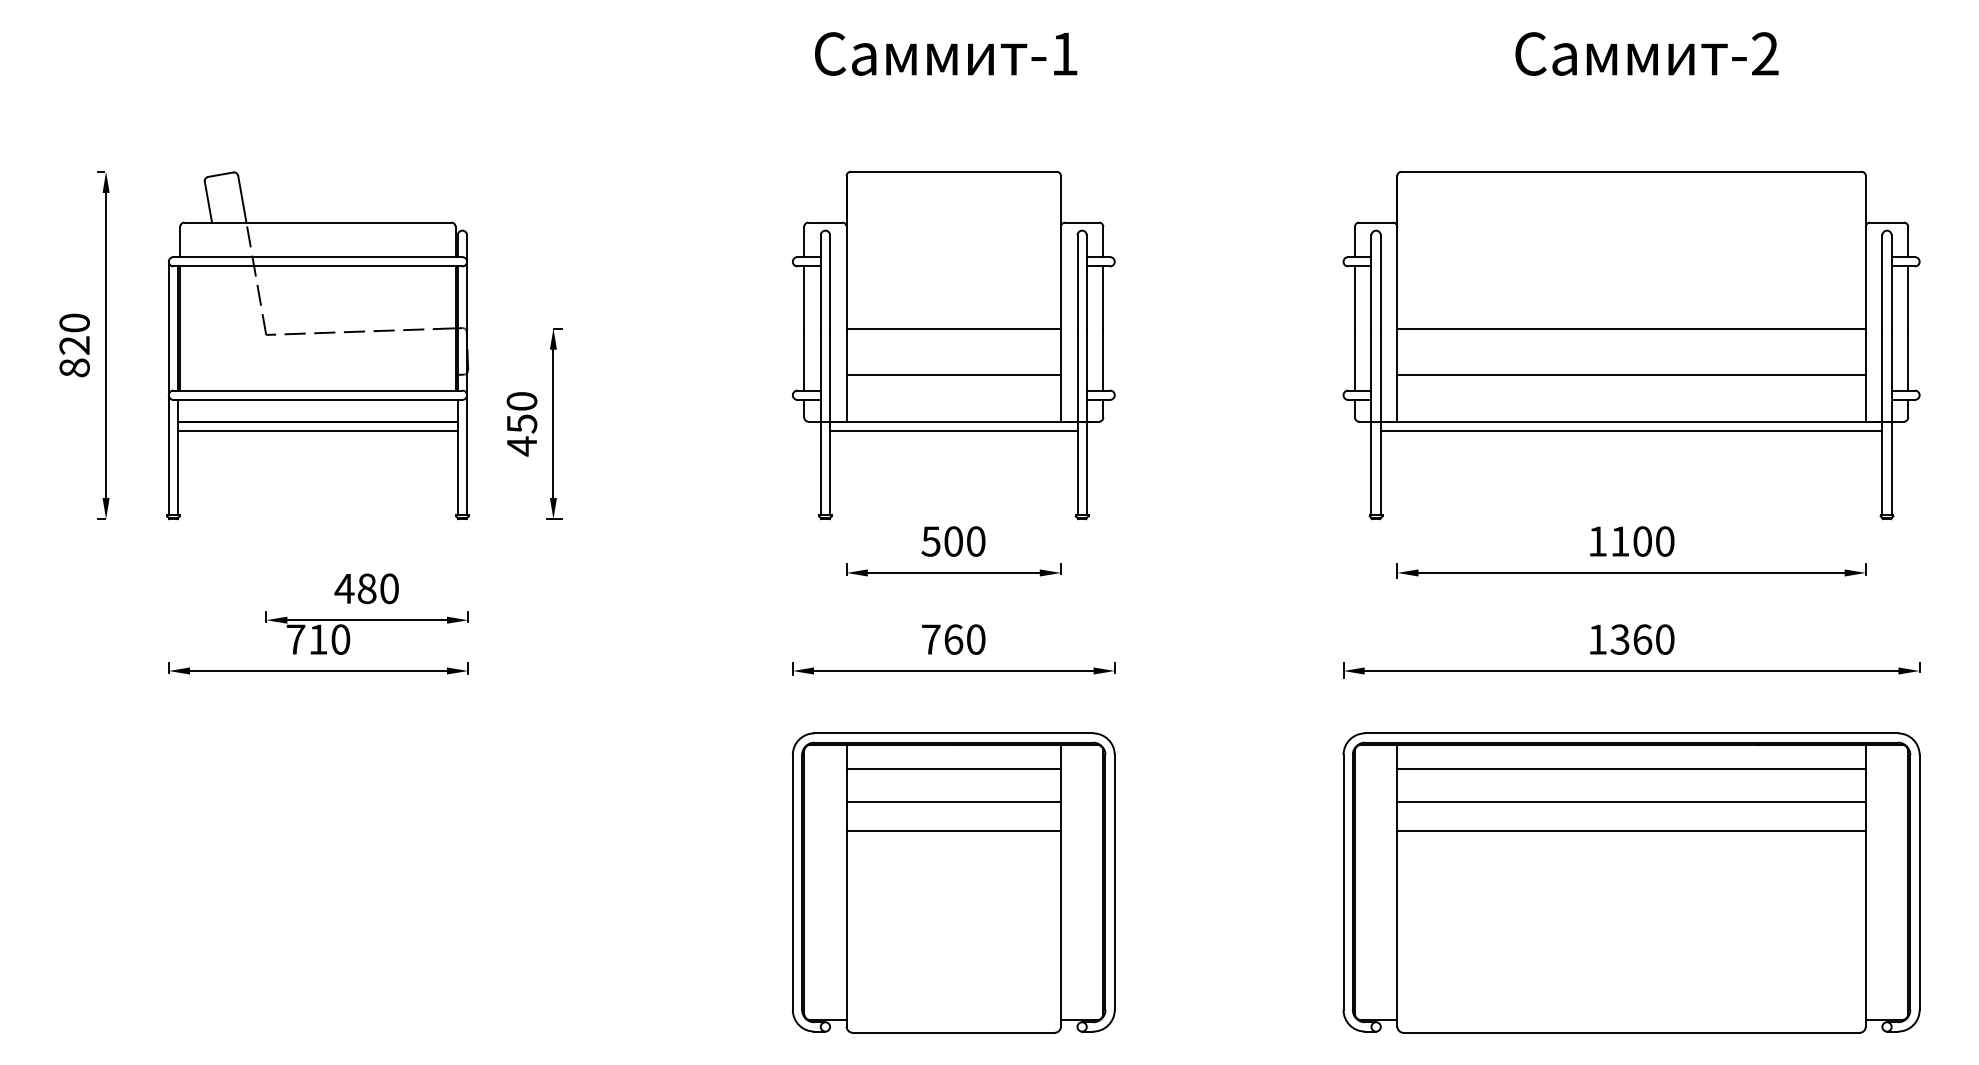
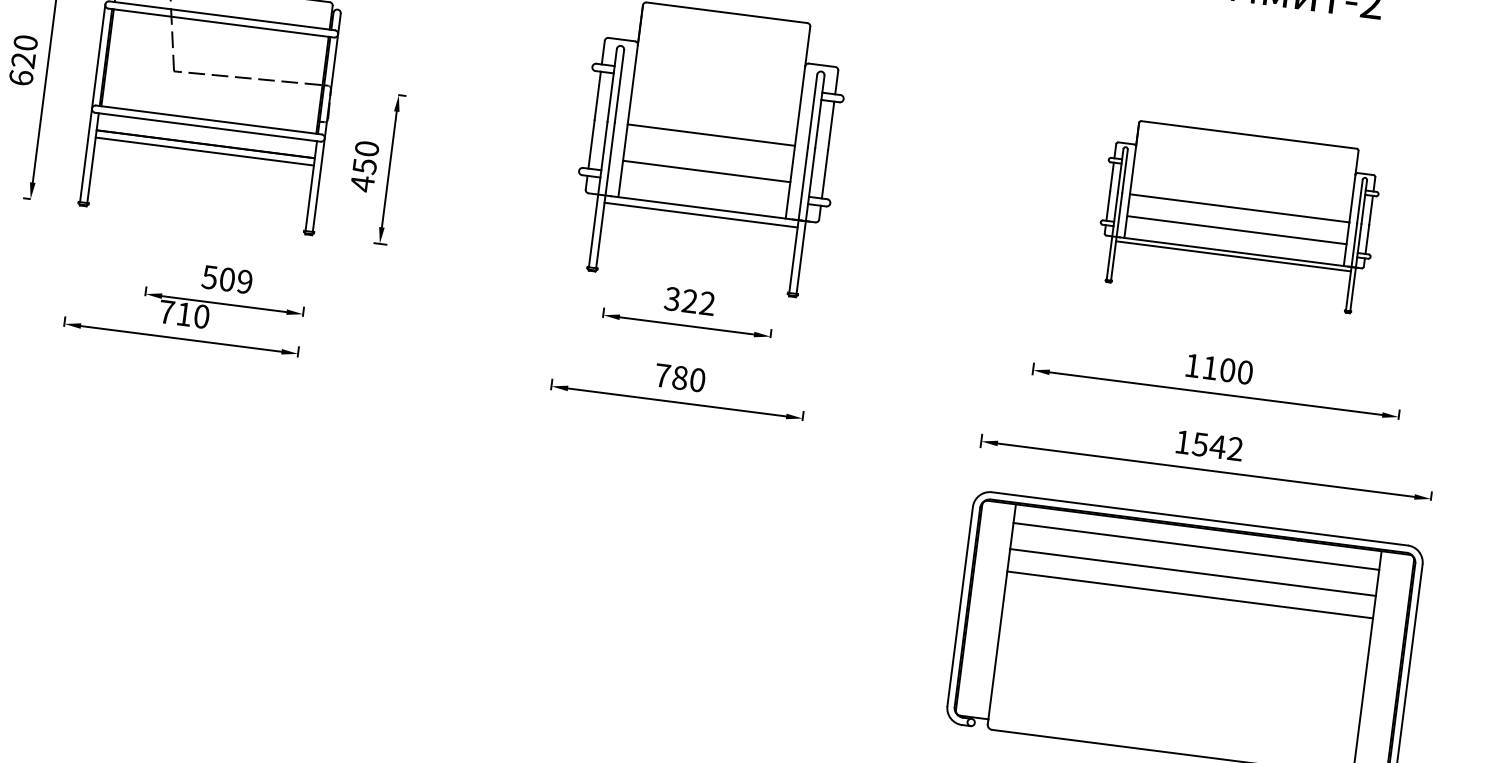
part: (1631, 345) -> (1238, 216), size x0.6
text: (74, 367) -> (21, 77), 820 -> 620
text: (953, 541) -> (689, 301), 500 -> 322
text: (366, 588) -> (226, 279), 480 -> 509
text: (953, 639) -> (680, 377), 760 -> 780
text: (1642, 639) -> (1217, 446), 1360 -> 1542
part: (953, 882) -> (655, 567), removed

